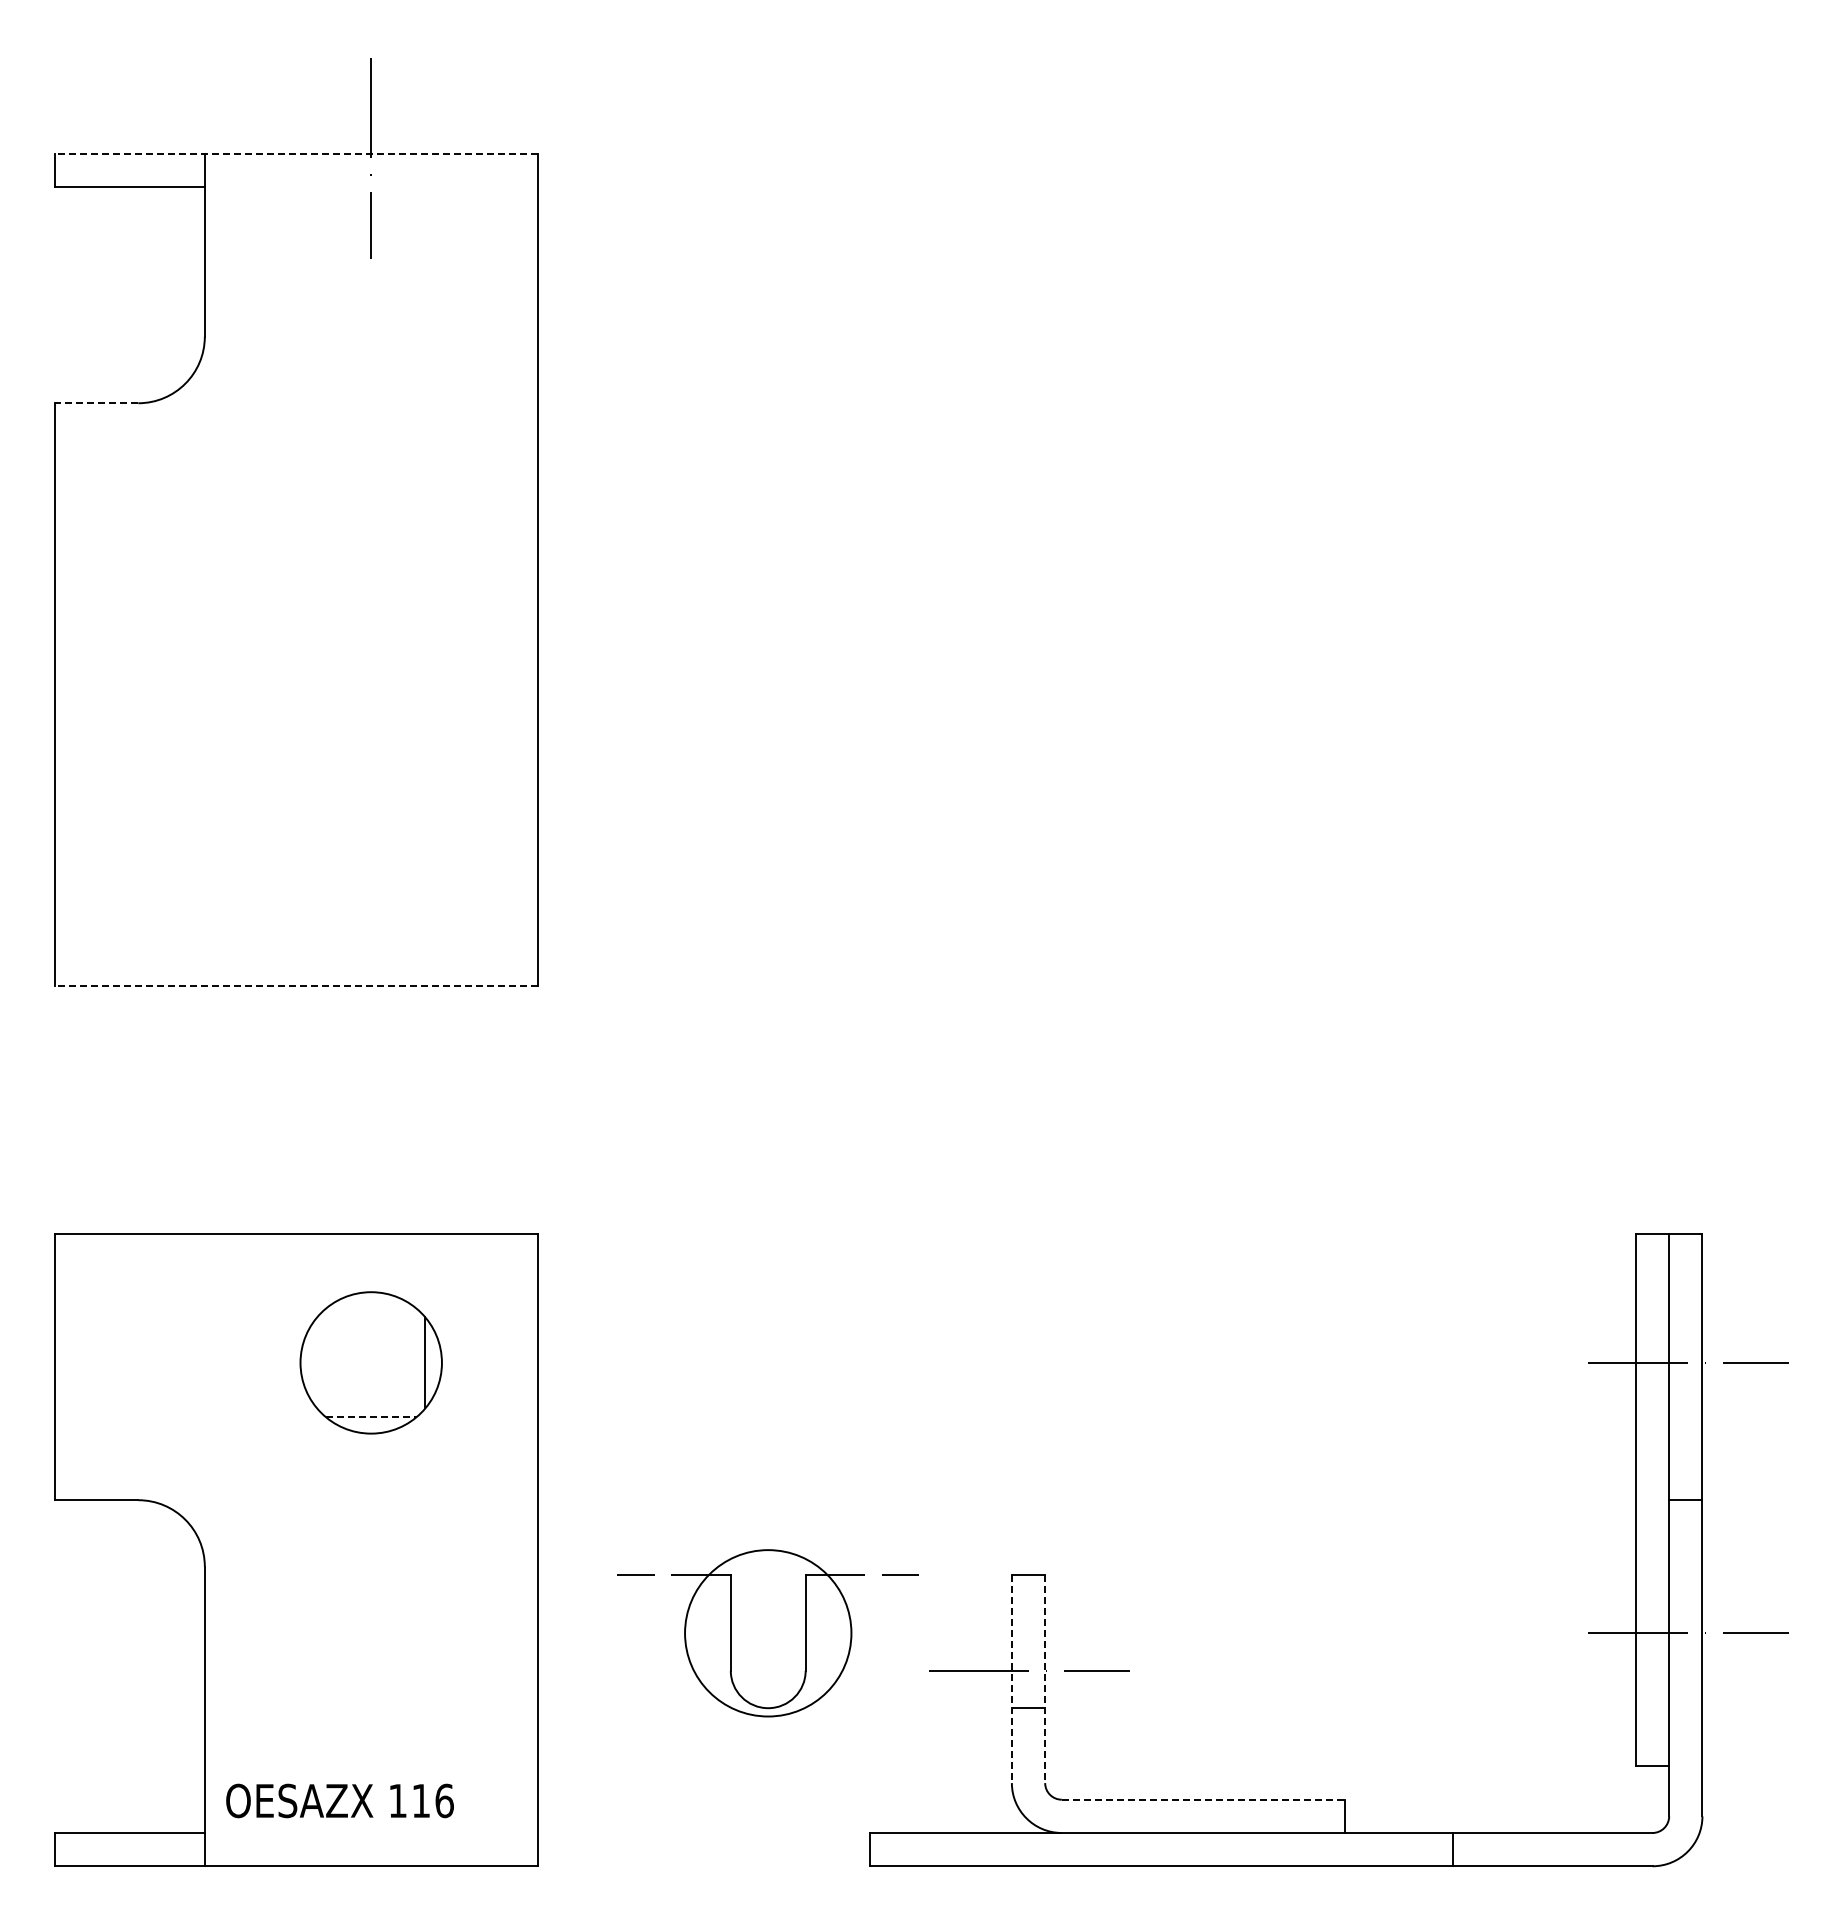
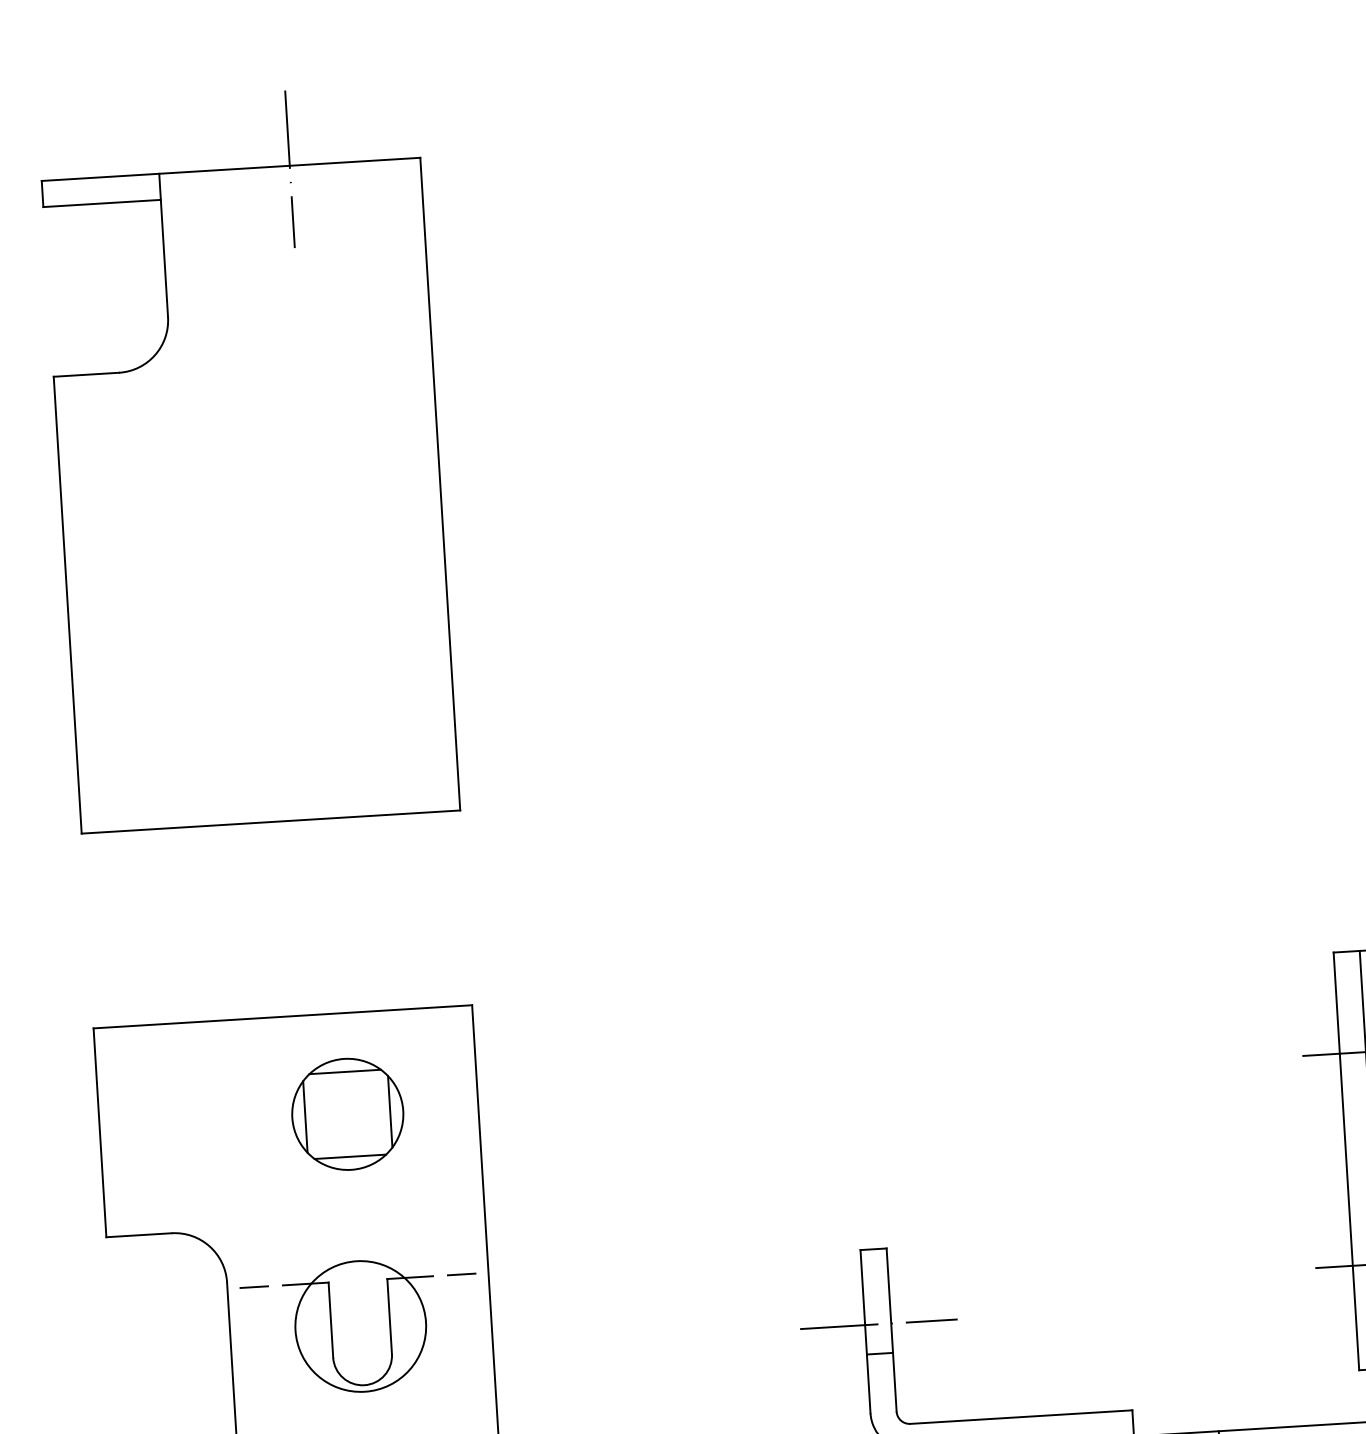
line: (295, 153) -> (230, 169), dashed -> solid
line: (96, 403) -> (86, 374), dashed -> solid
line: (295, 985) -> (270, 821), dashed -> solid
line: (370, 1308) -> (344, 1071), added
line: (317, 1362) -> (305, 1116), added
line: (371, 1416) -> (350, 1156), dashed -> solid
part: (767, 1633) -> (360, 1326), moved
line: (1011, 1679) -> (865, 1332), dashed -> solid
line: (1045, 1679) -> (891, 1330), dashed -> solid
line: (1203, 1799) -> (1021, 1416), dashed -> solid

